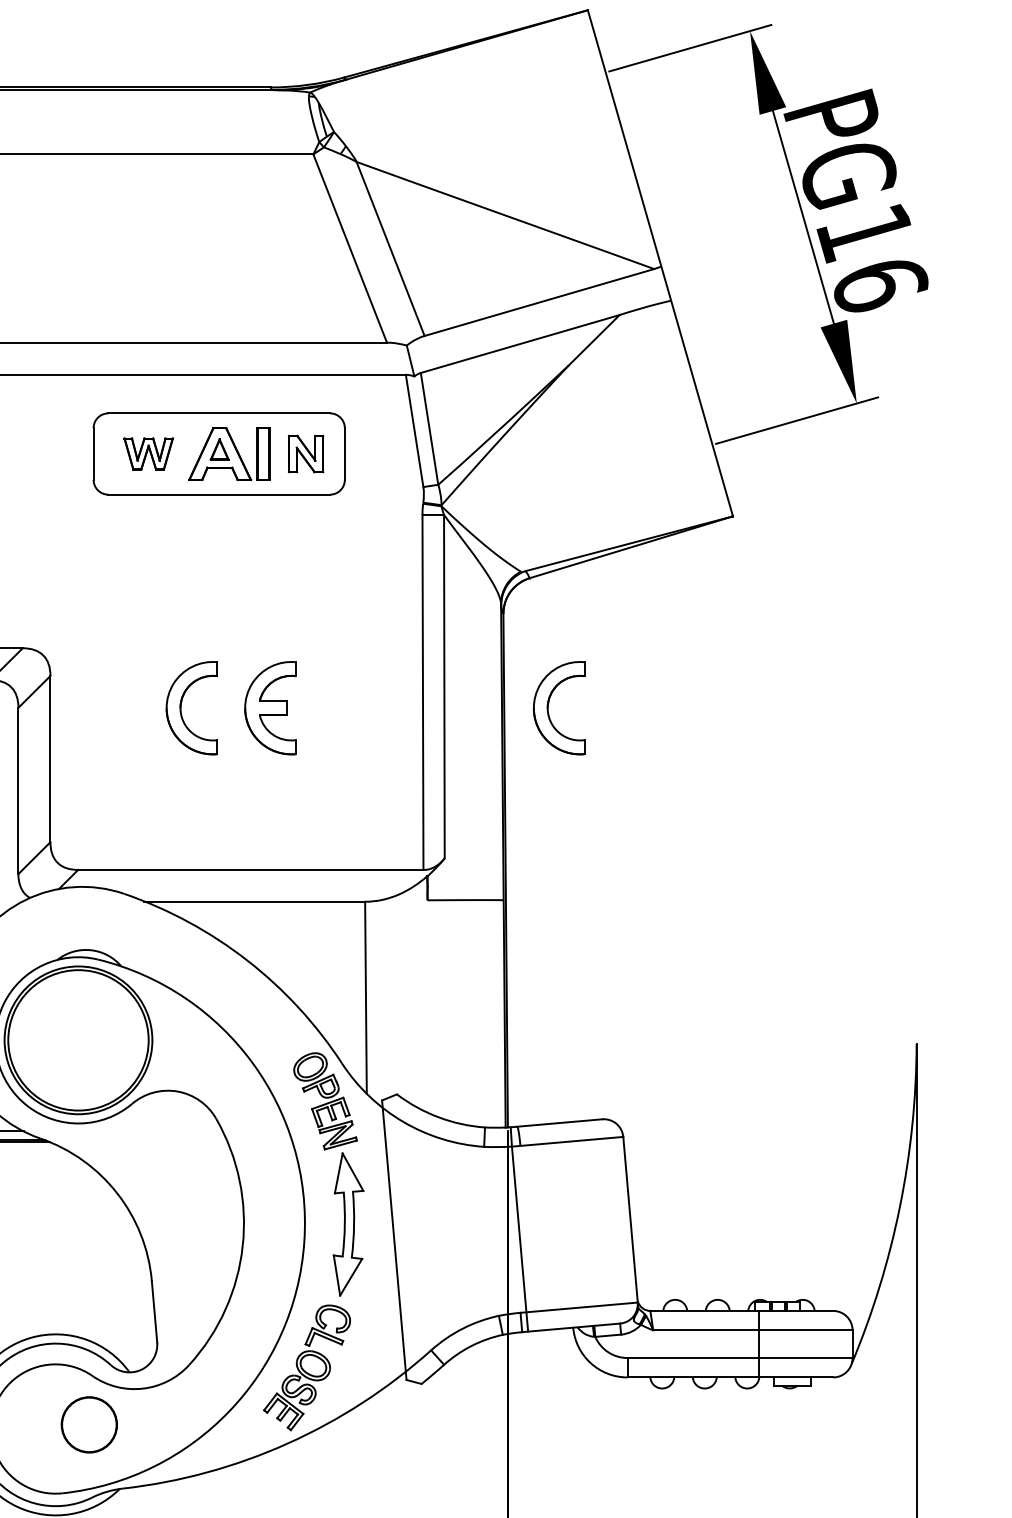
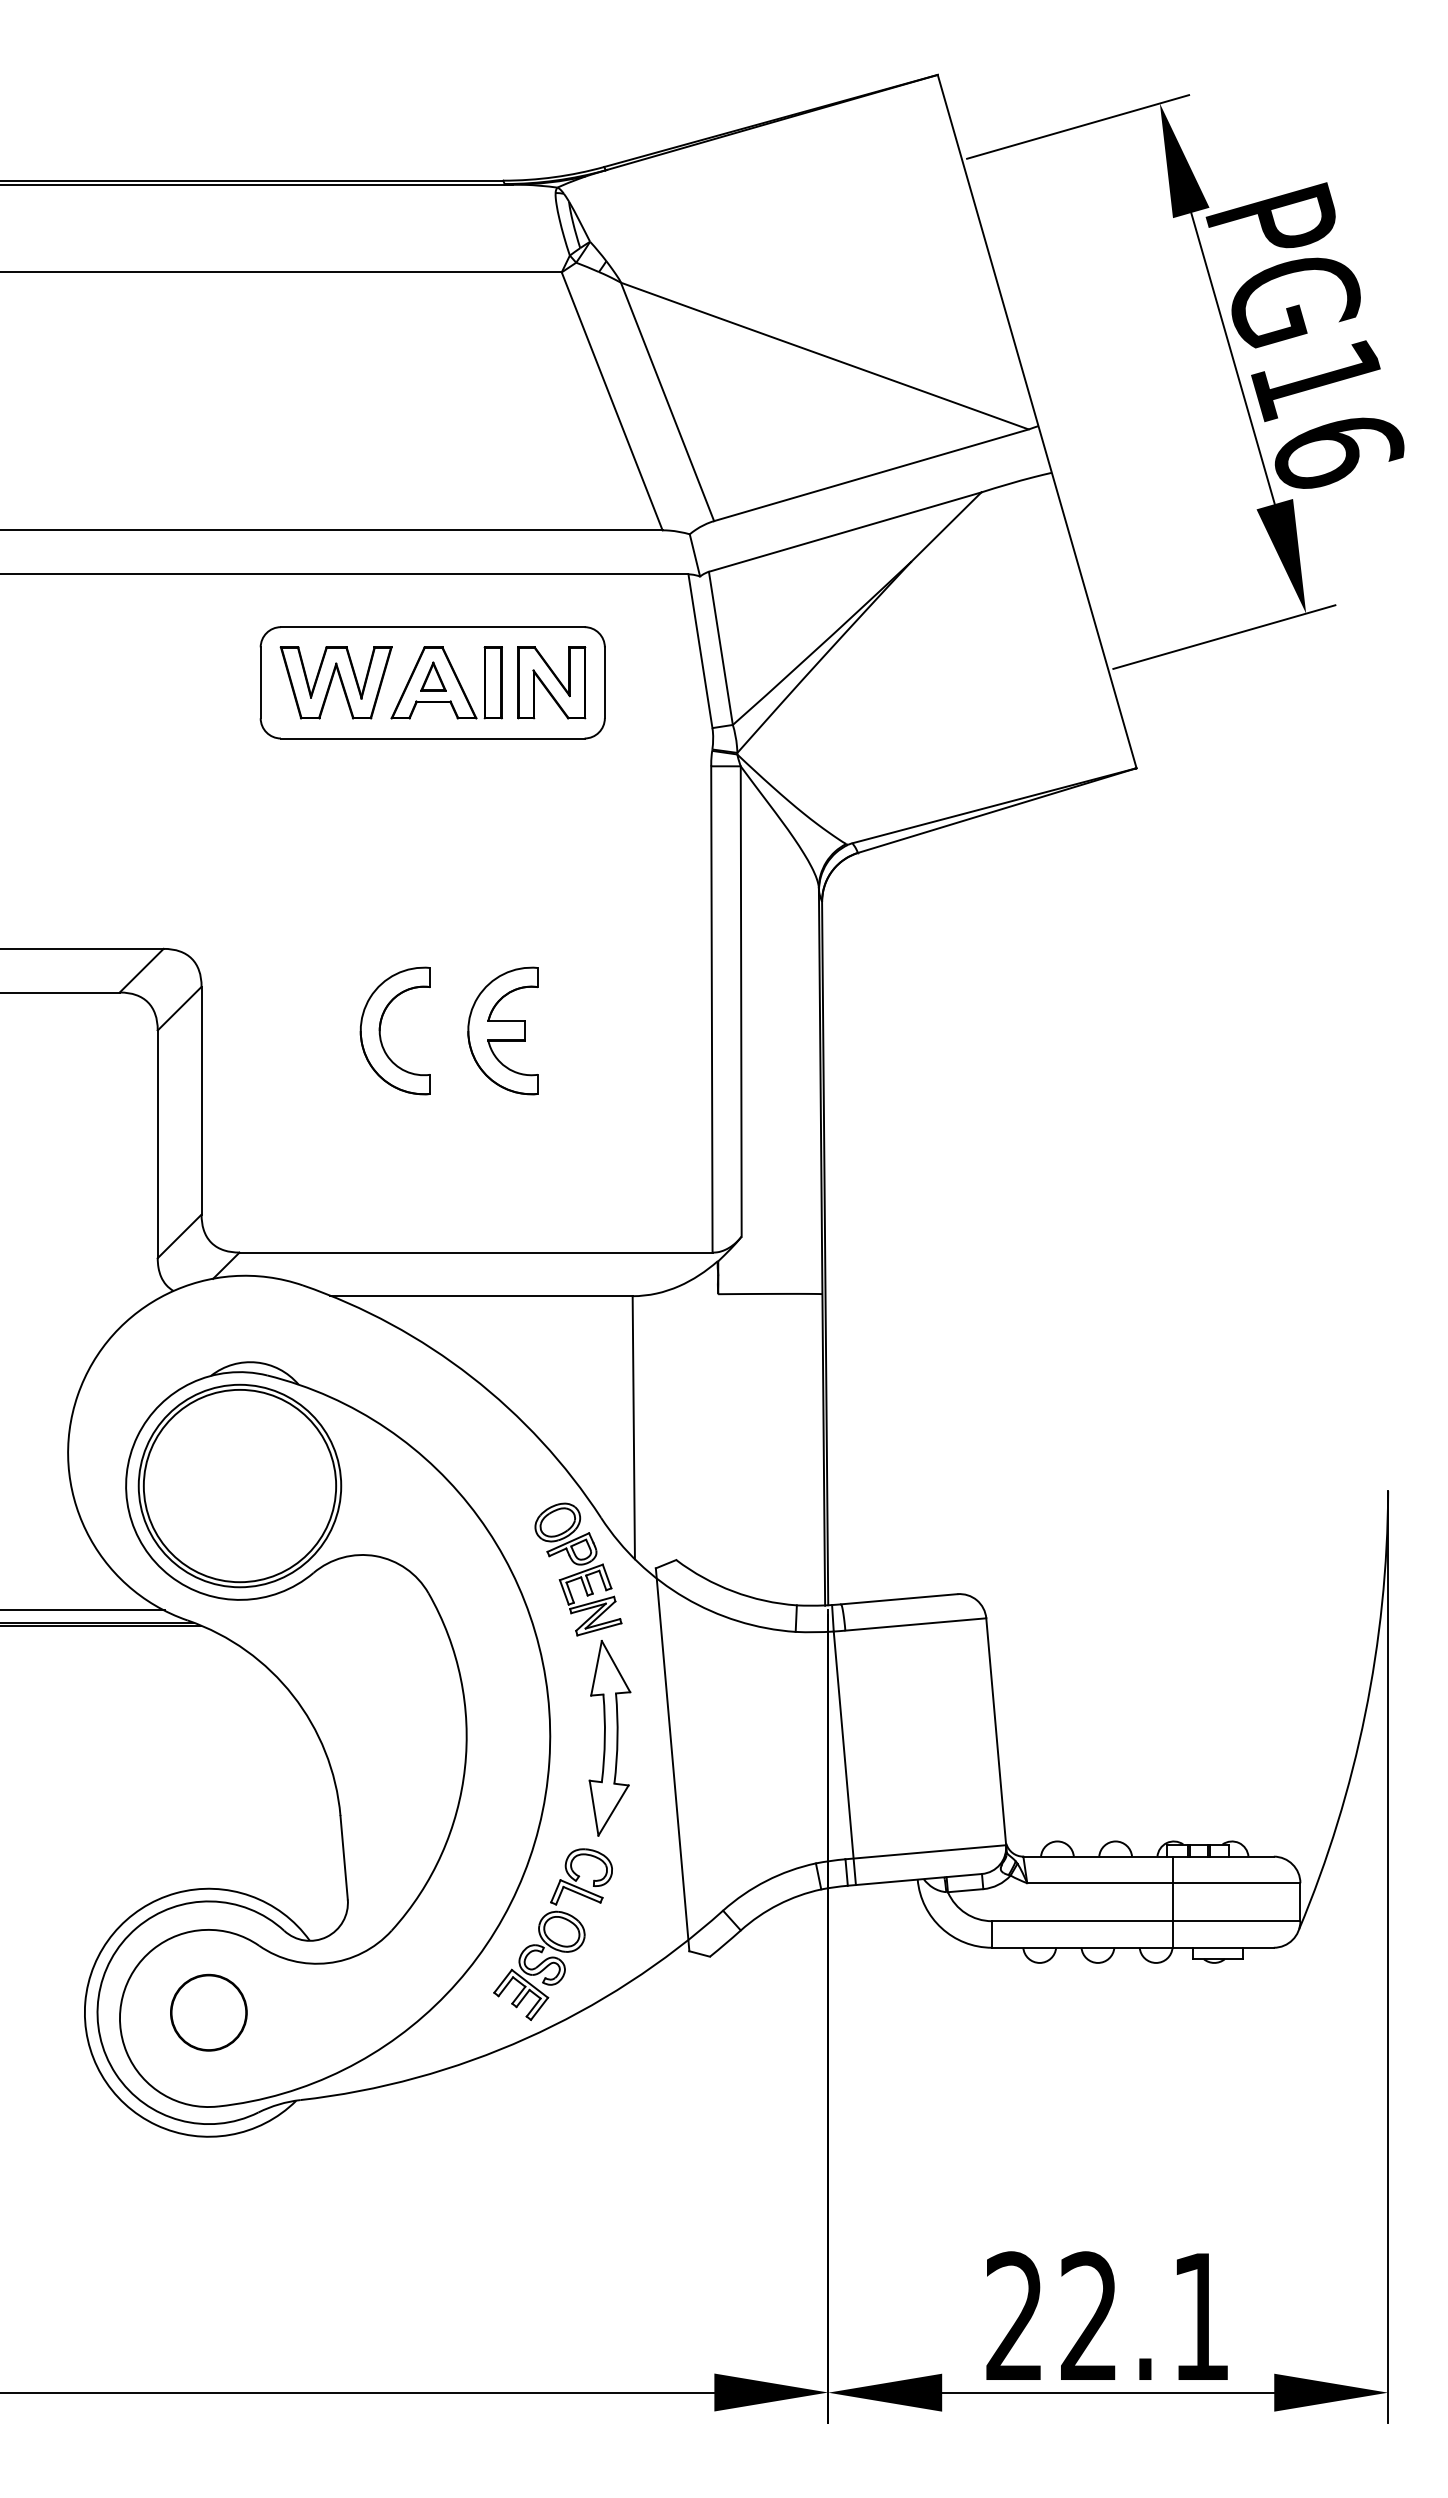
part: (148, 453) -> (335, 682), size x1.67
part: (305, 453) -> (551, 682), size x1.43
part: (548, 704) -> (884, 1025), removed
part: (89, 1424) -> (208, 2012), moved

